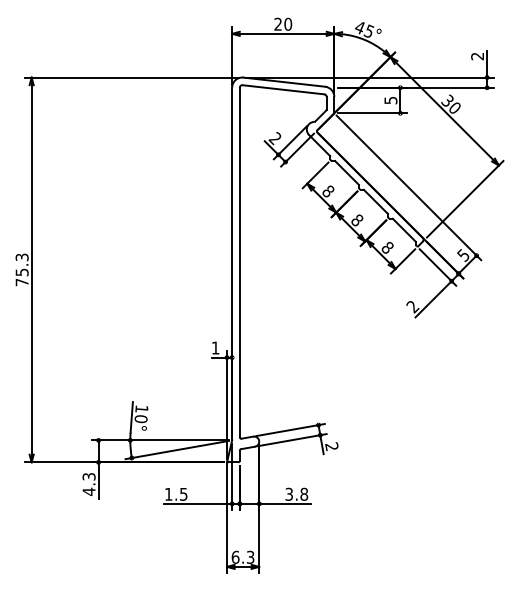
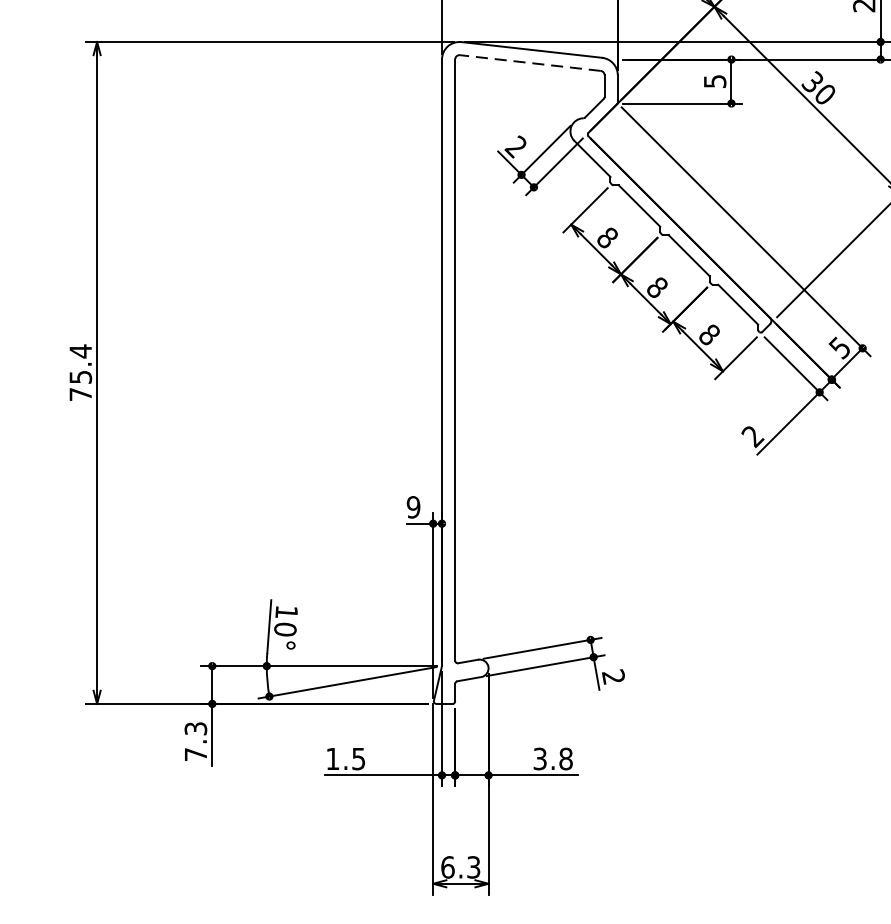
line: (283, 89) -> (530, 62), solid -> dashed
text: (21, 257) -> (79, 351), 75.3 -> 75.4
text: (215, 347) -> (413, 506), 1 -> 9
text: (88, 491) -> (194, 754), 4.3 -> 7.3

